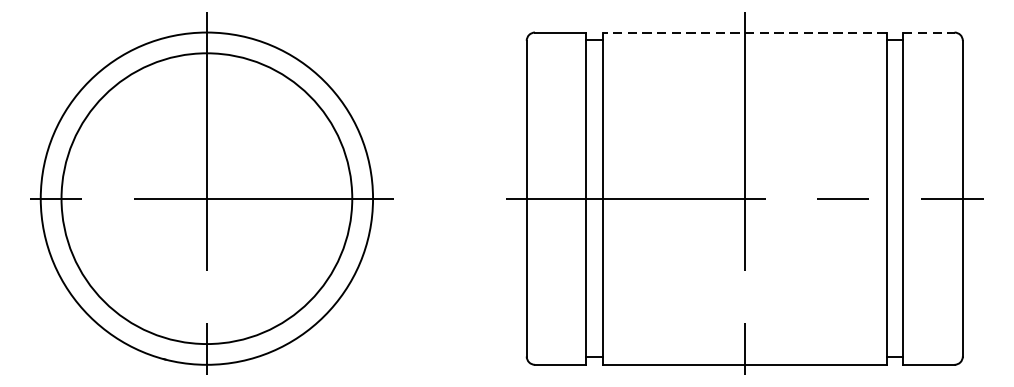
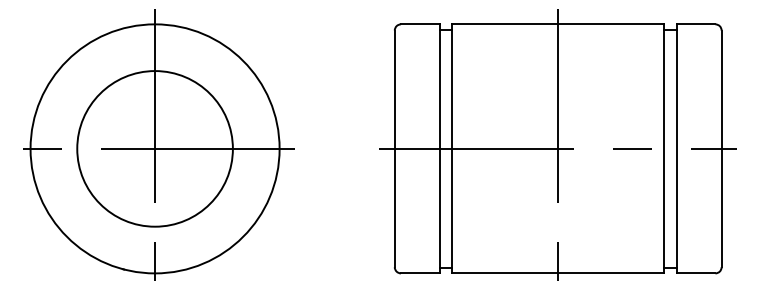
line: (743, 32) -> (557, 24), dashed -> solid
line: (929, 32) -> (696, 24), dashed -> solid
circle: (206, 198) -> (154, 148), size x0.71

